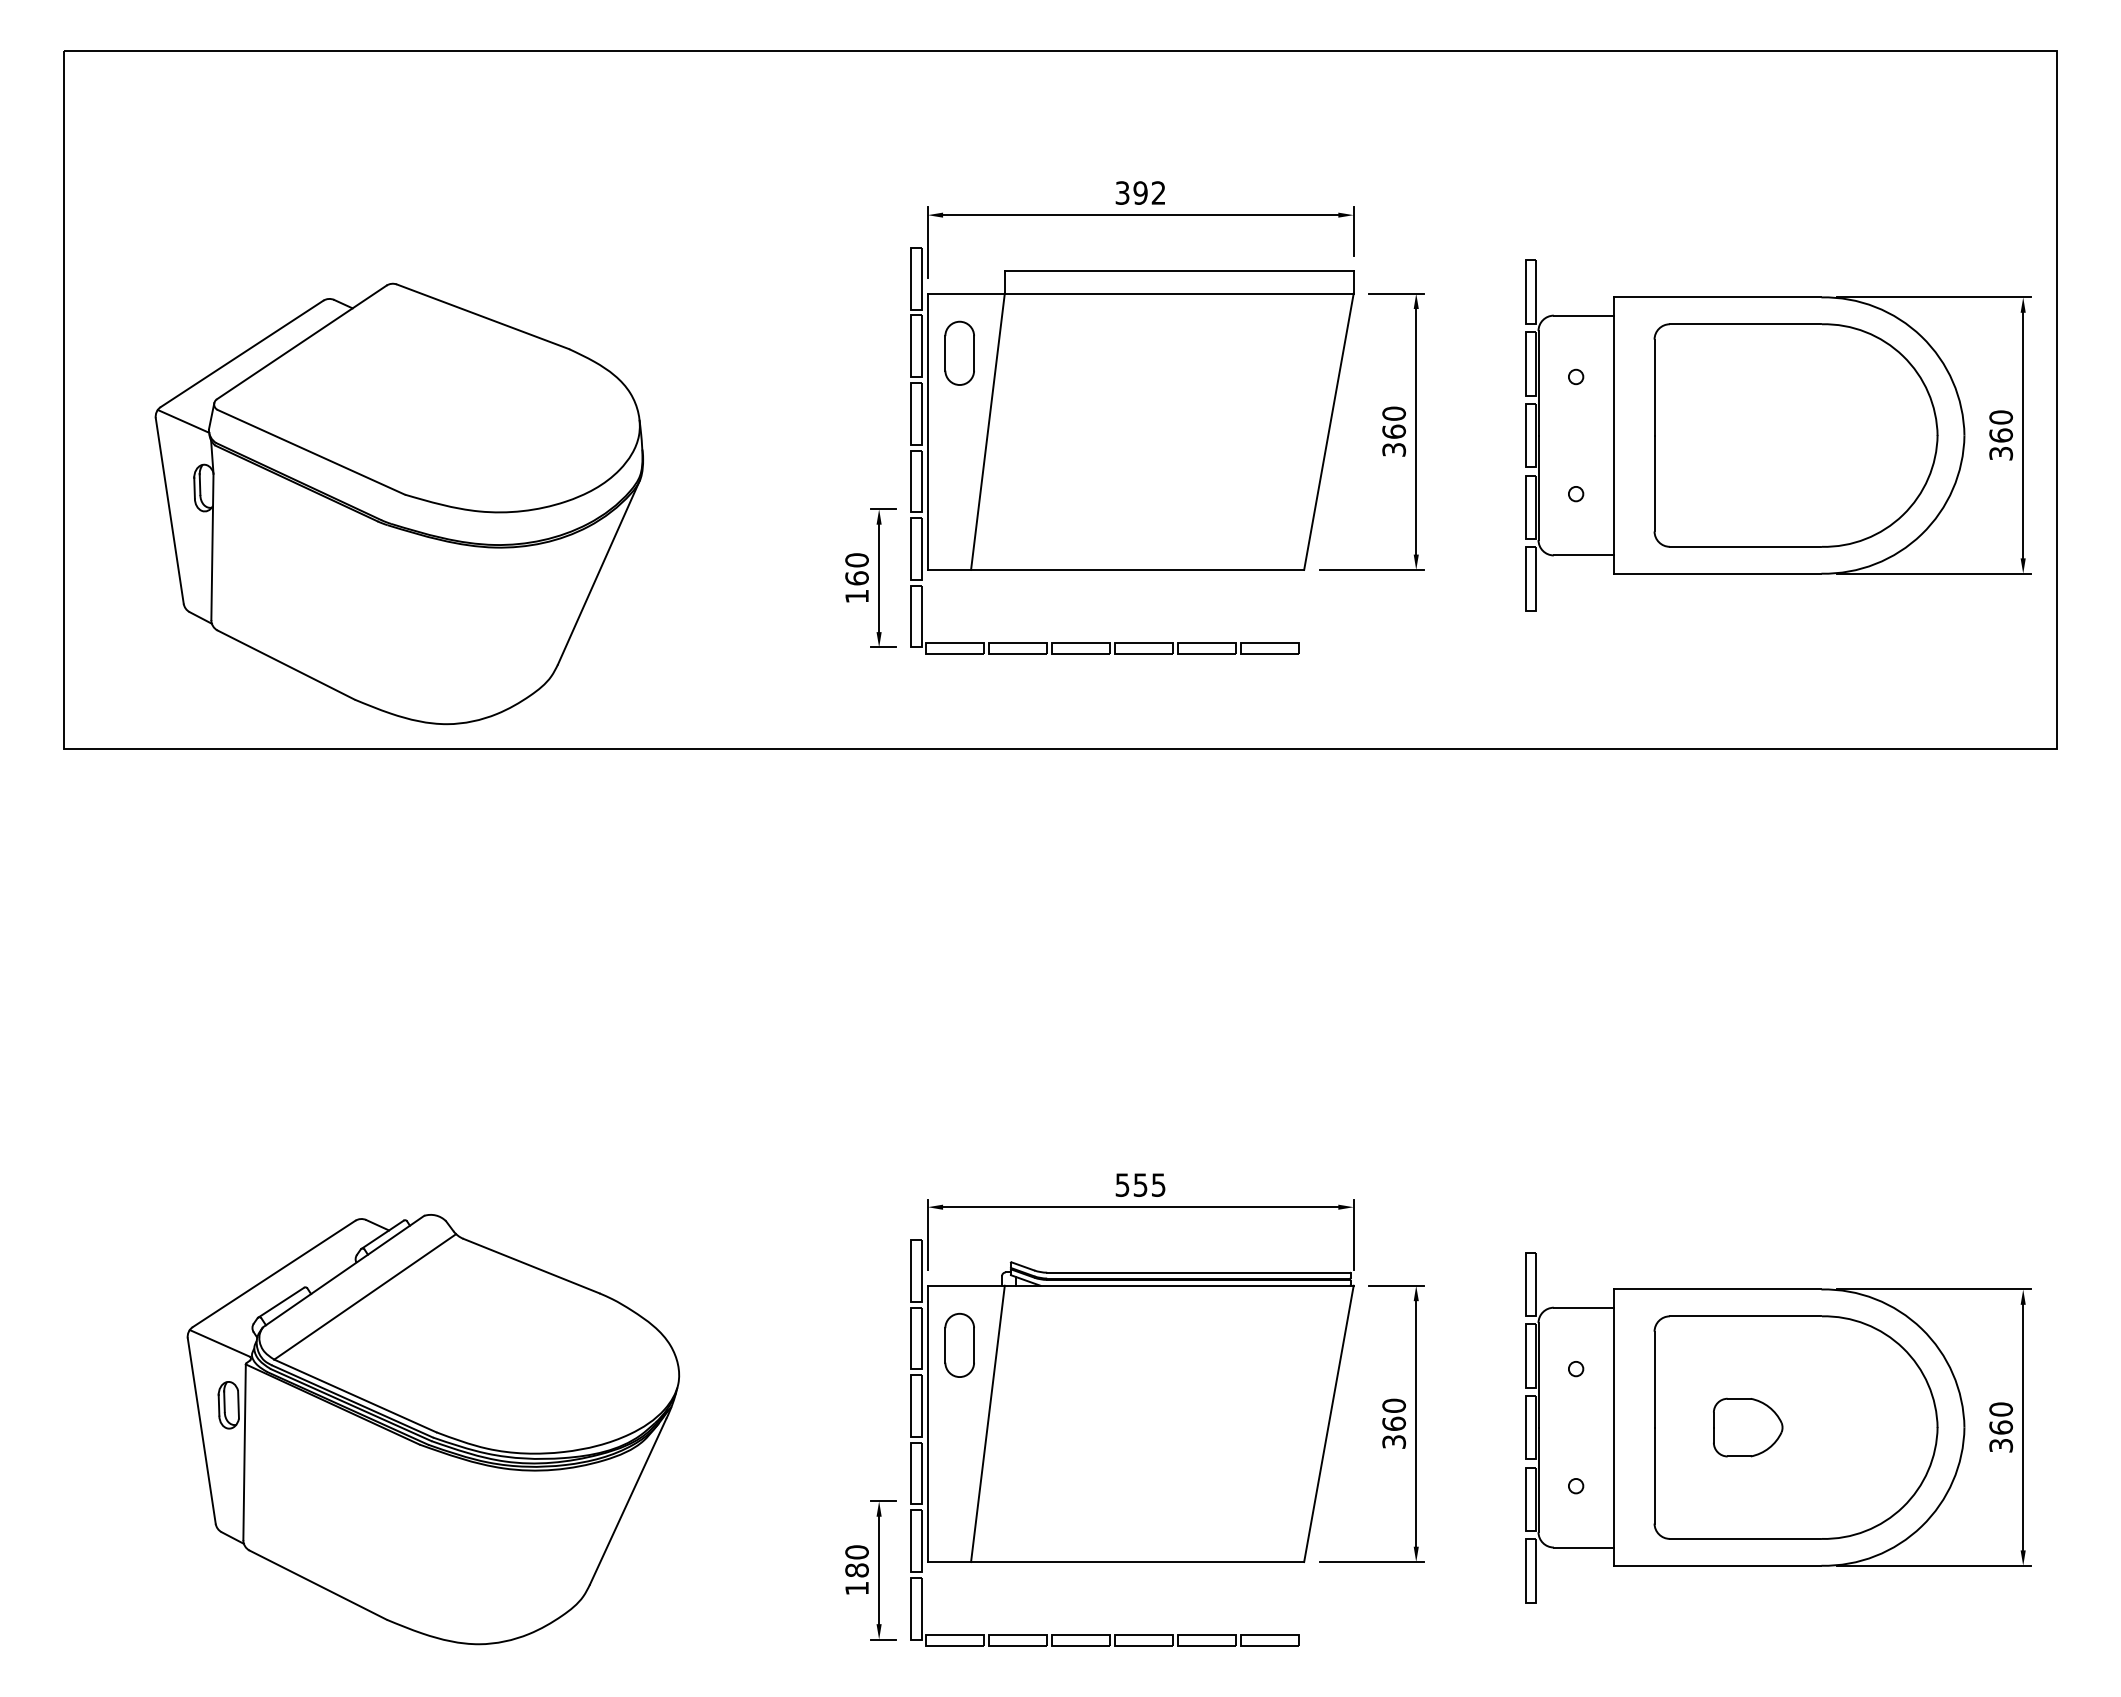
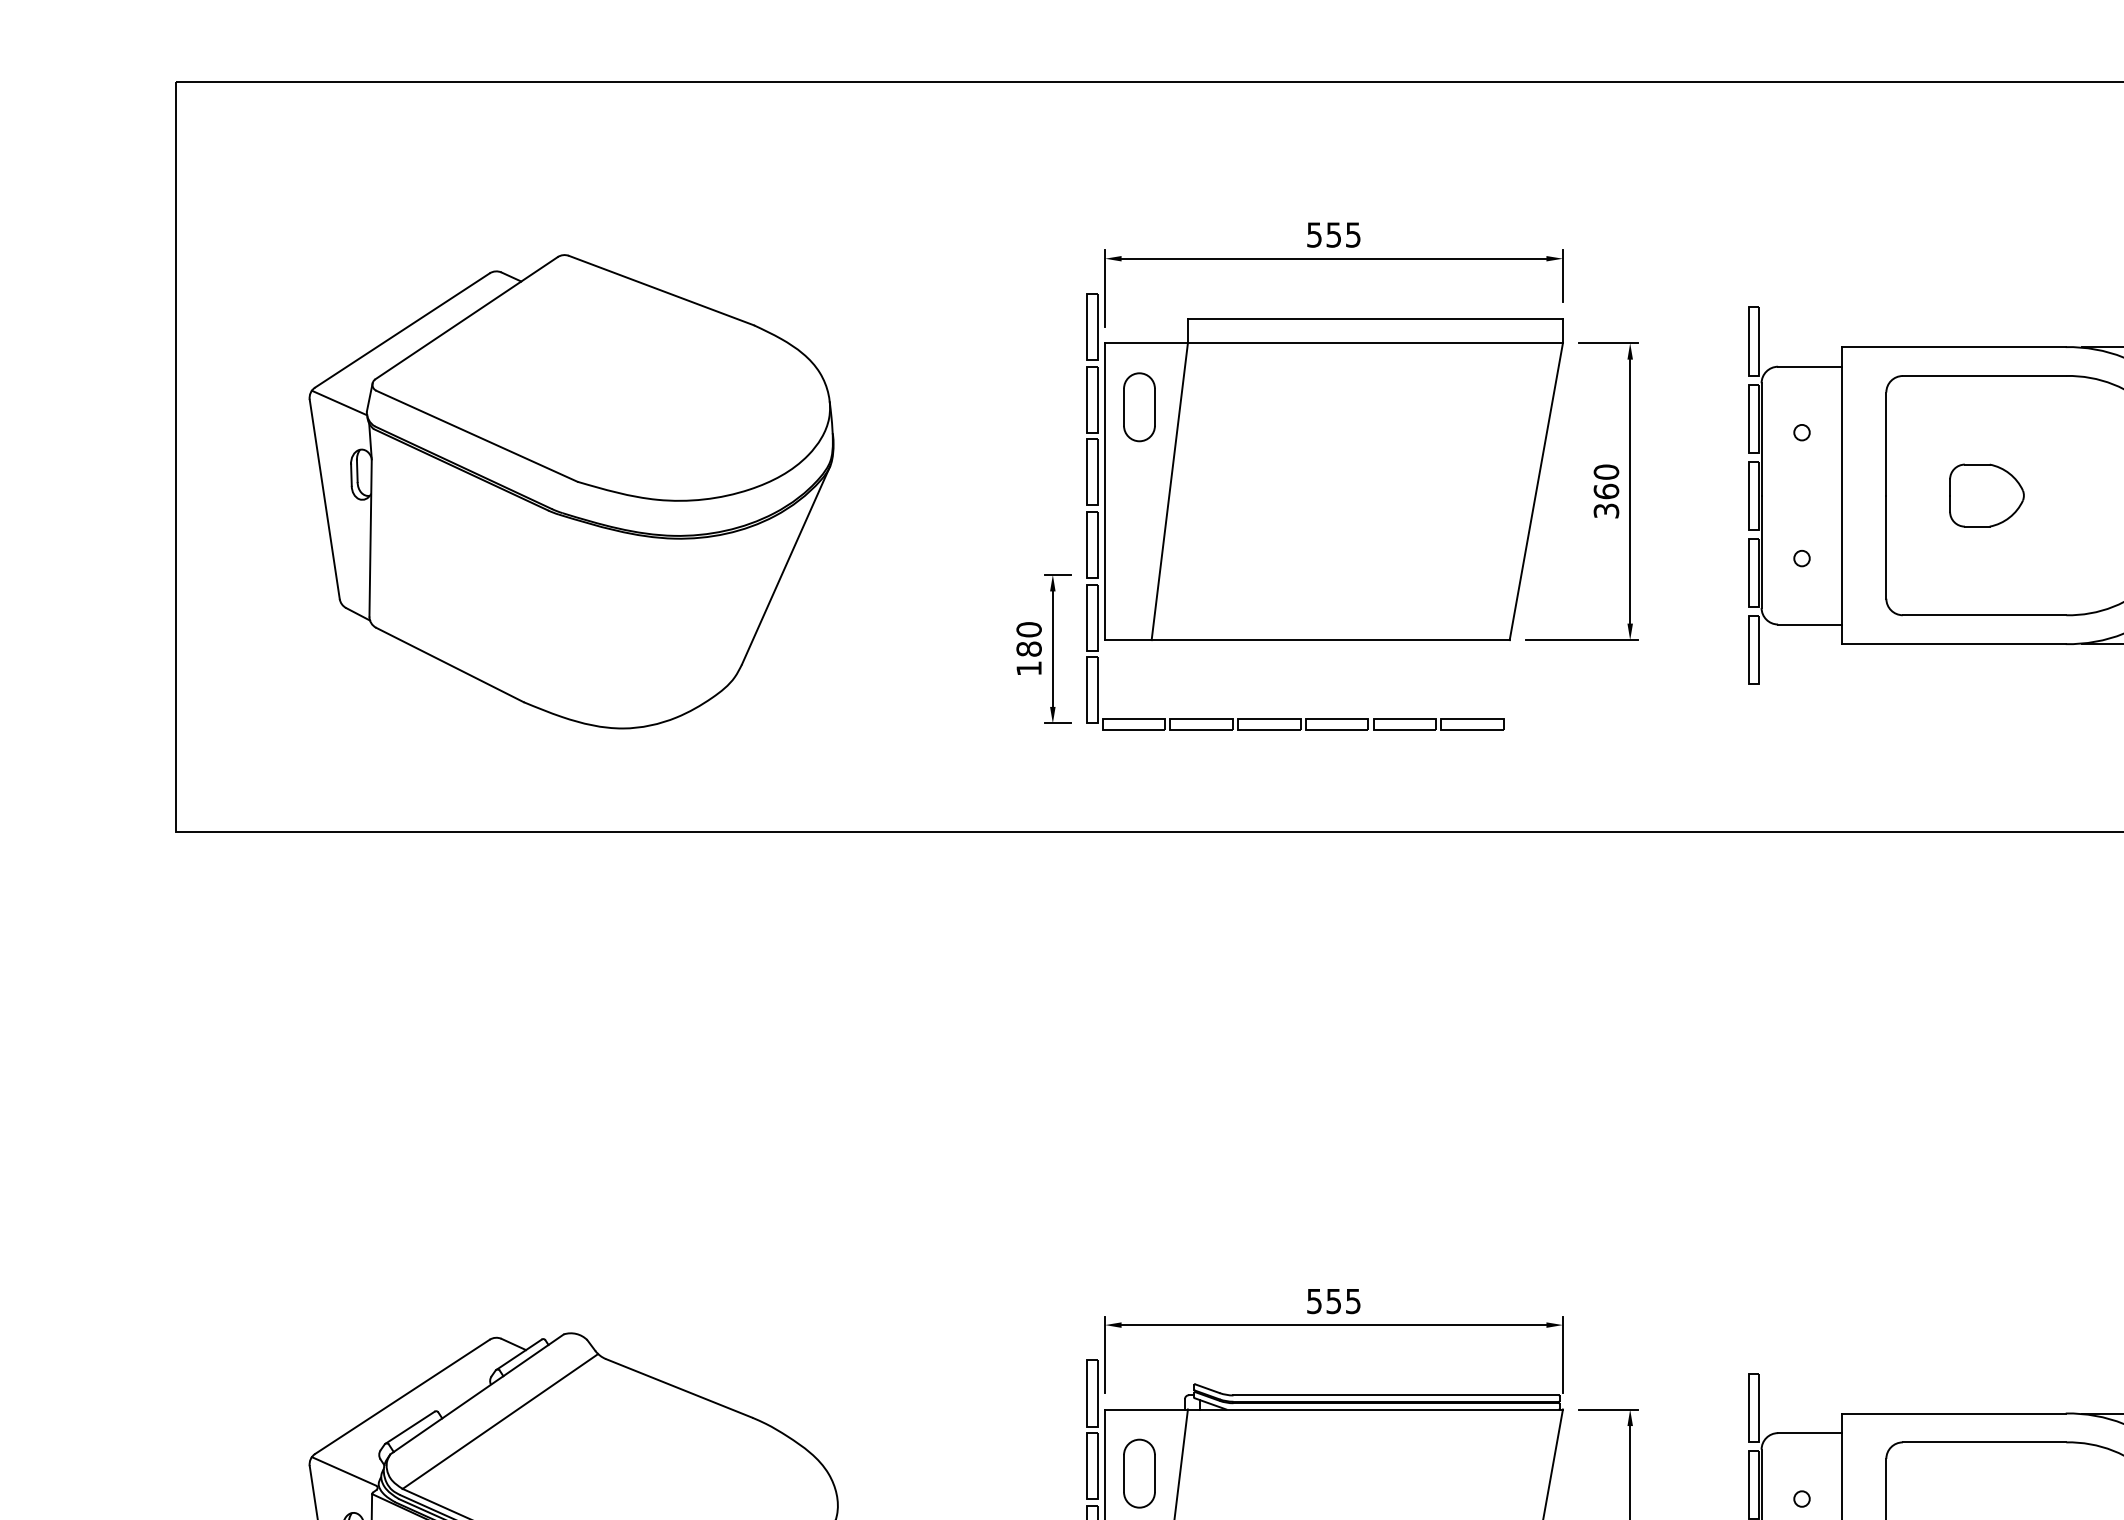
text: (1140, 192) -> (1333, 234), 392 -> 555
part: (1748, 435) -> (1987, 495), added
part: (398, 503) -> (570, 491), moved
text: (856, 578) -> (1028, 649), 160 -> 180

